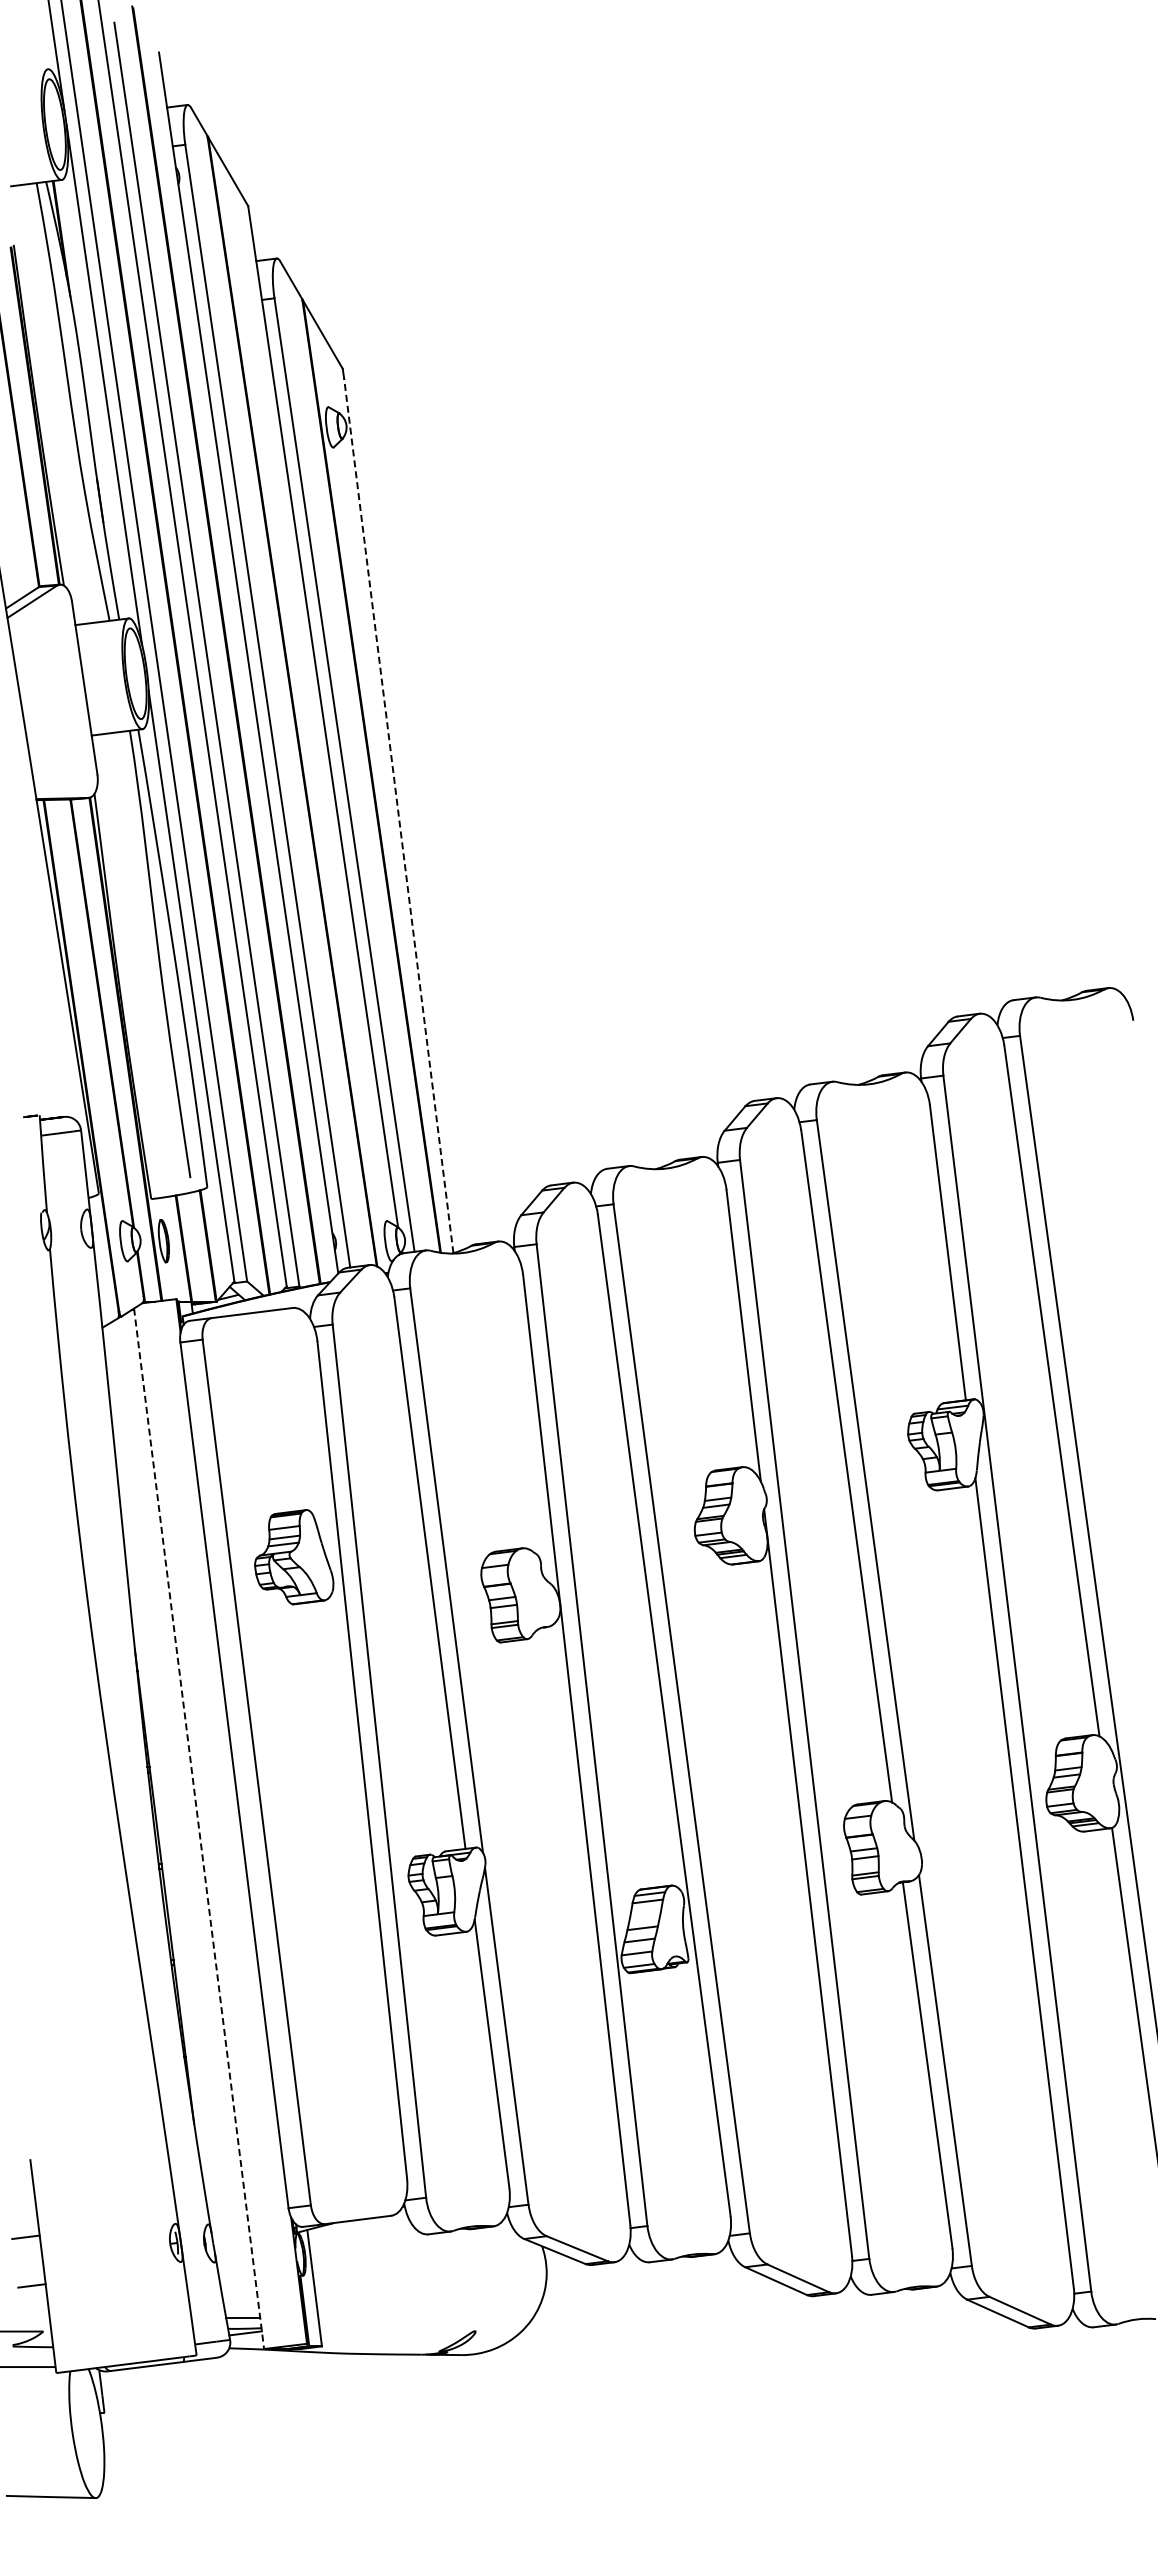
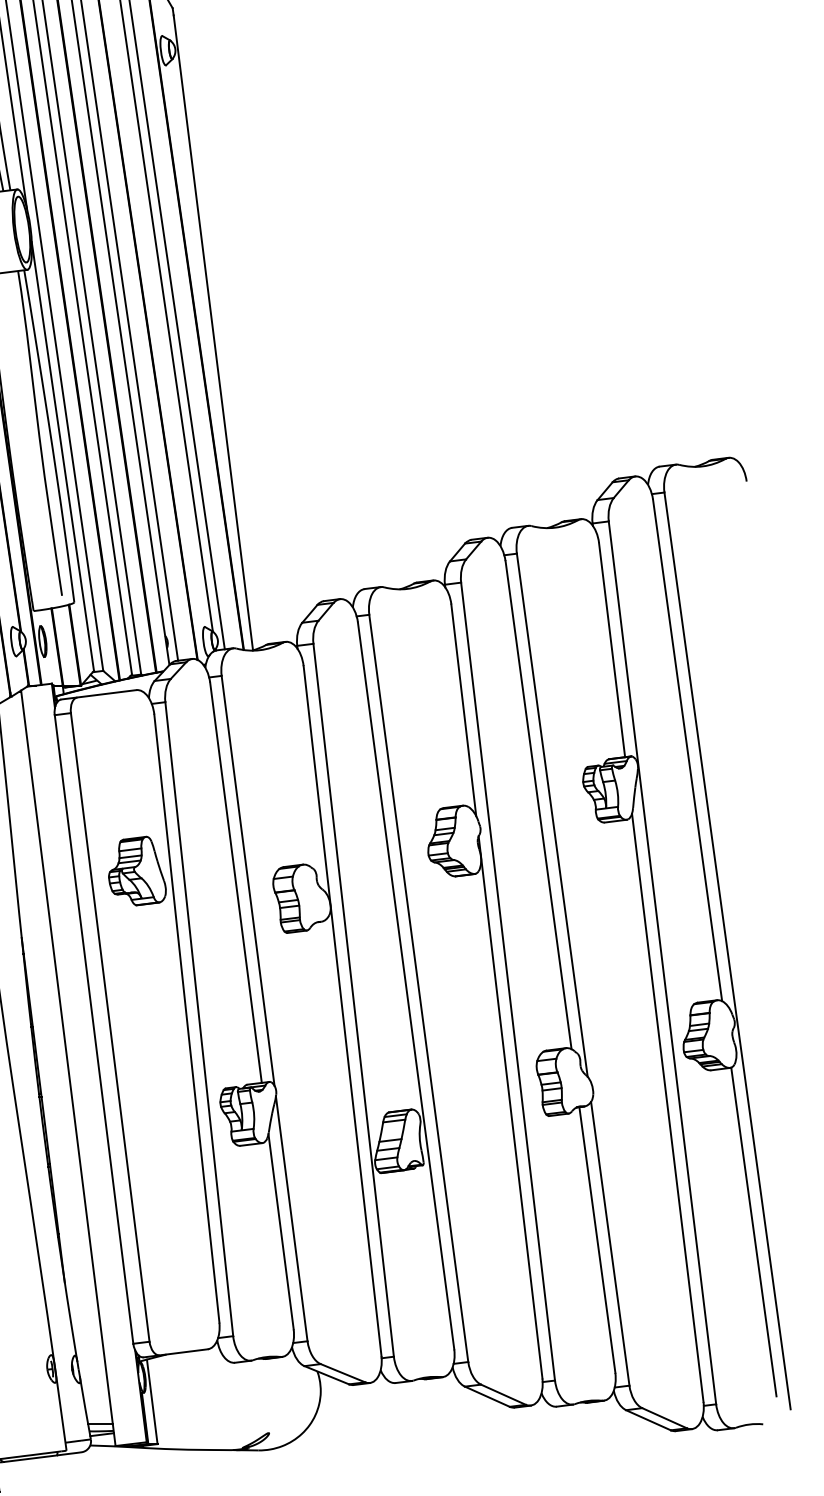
line: (398, 815) -> (213, 332), dashed -> solid
line: (199, 1829) -> (68, 1068), dashed -> solid

